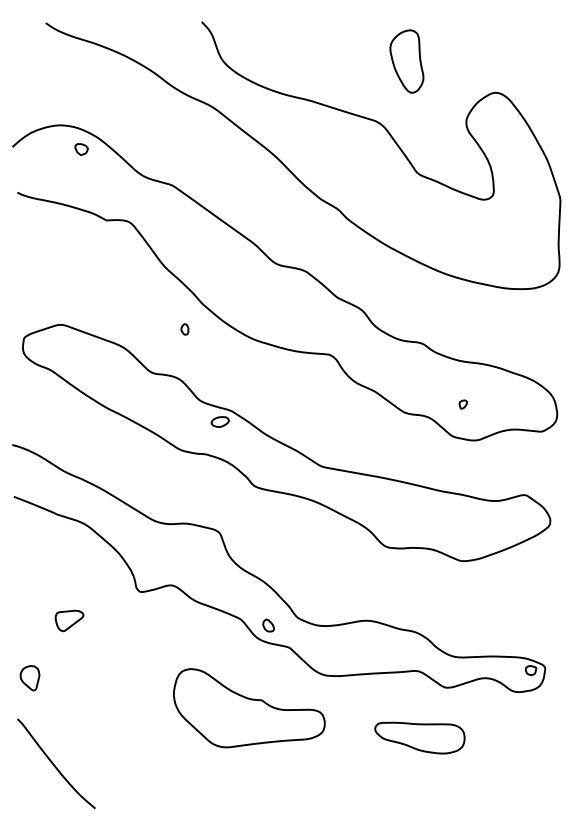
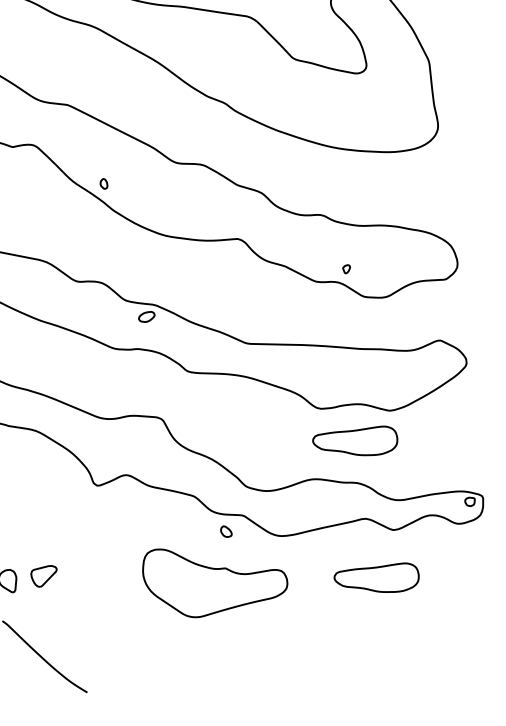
part: (184, 329) -> (103, 184), moved
part: (462, 404) -> (346, 269), moved
part: (419, 589) -> (355, 443), added
part: (69, 620) -> (44, 576), moved
part: (268, 625) -> (226, 531), moved

